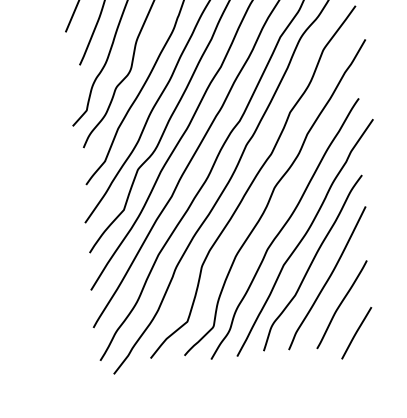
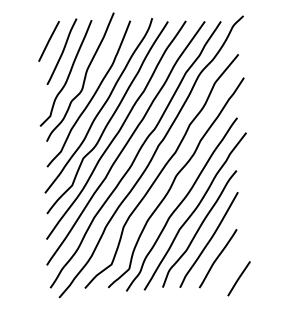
line: (355, 332) -> (238, 278), moved

